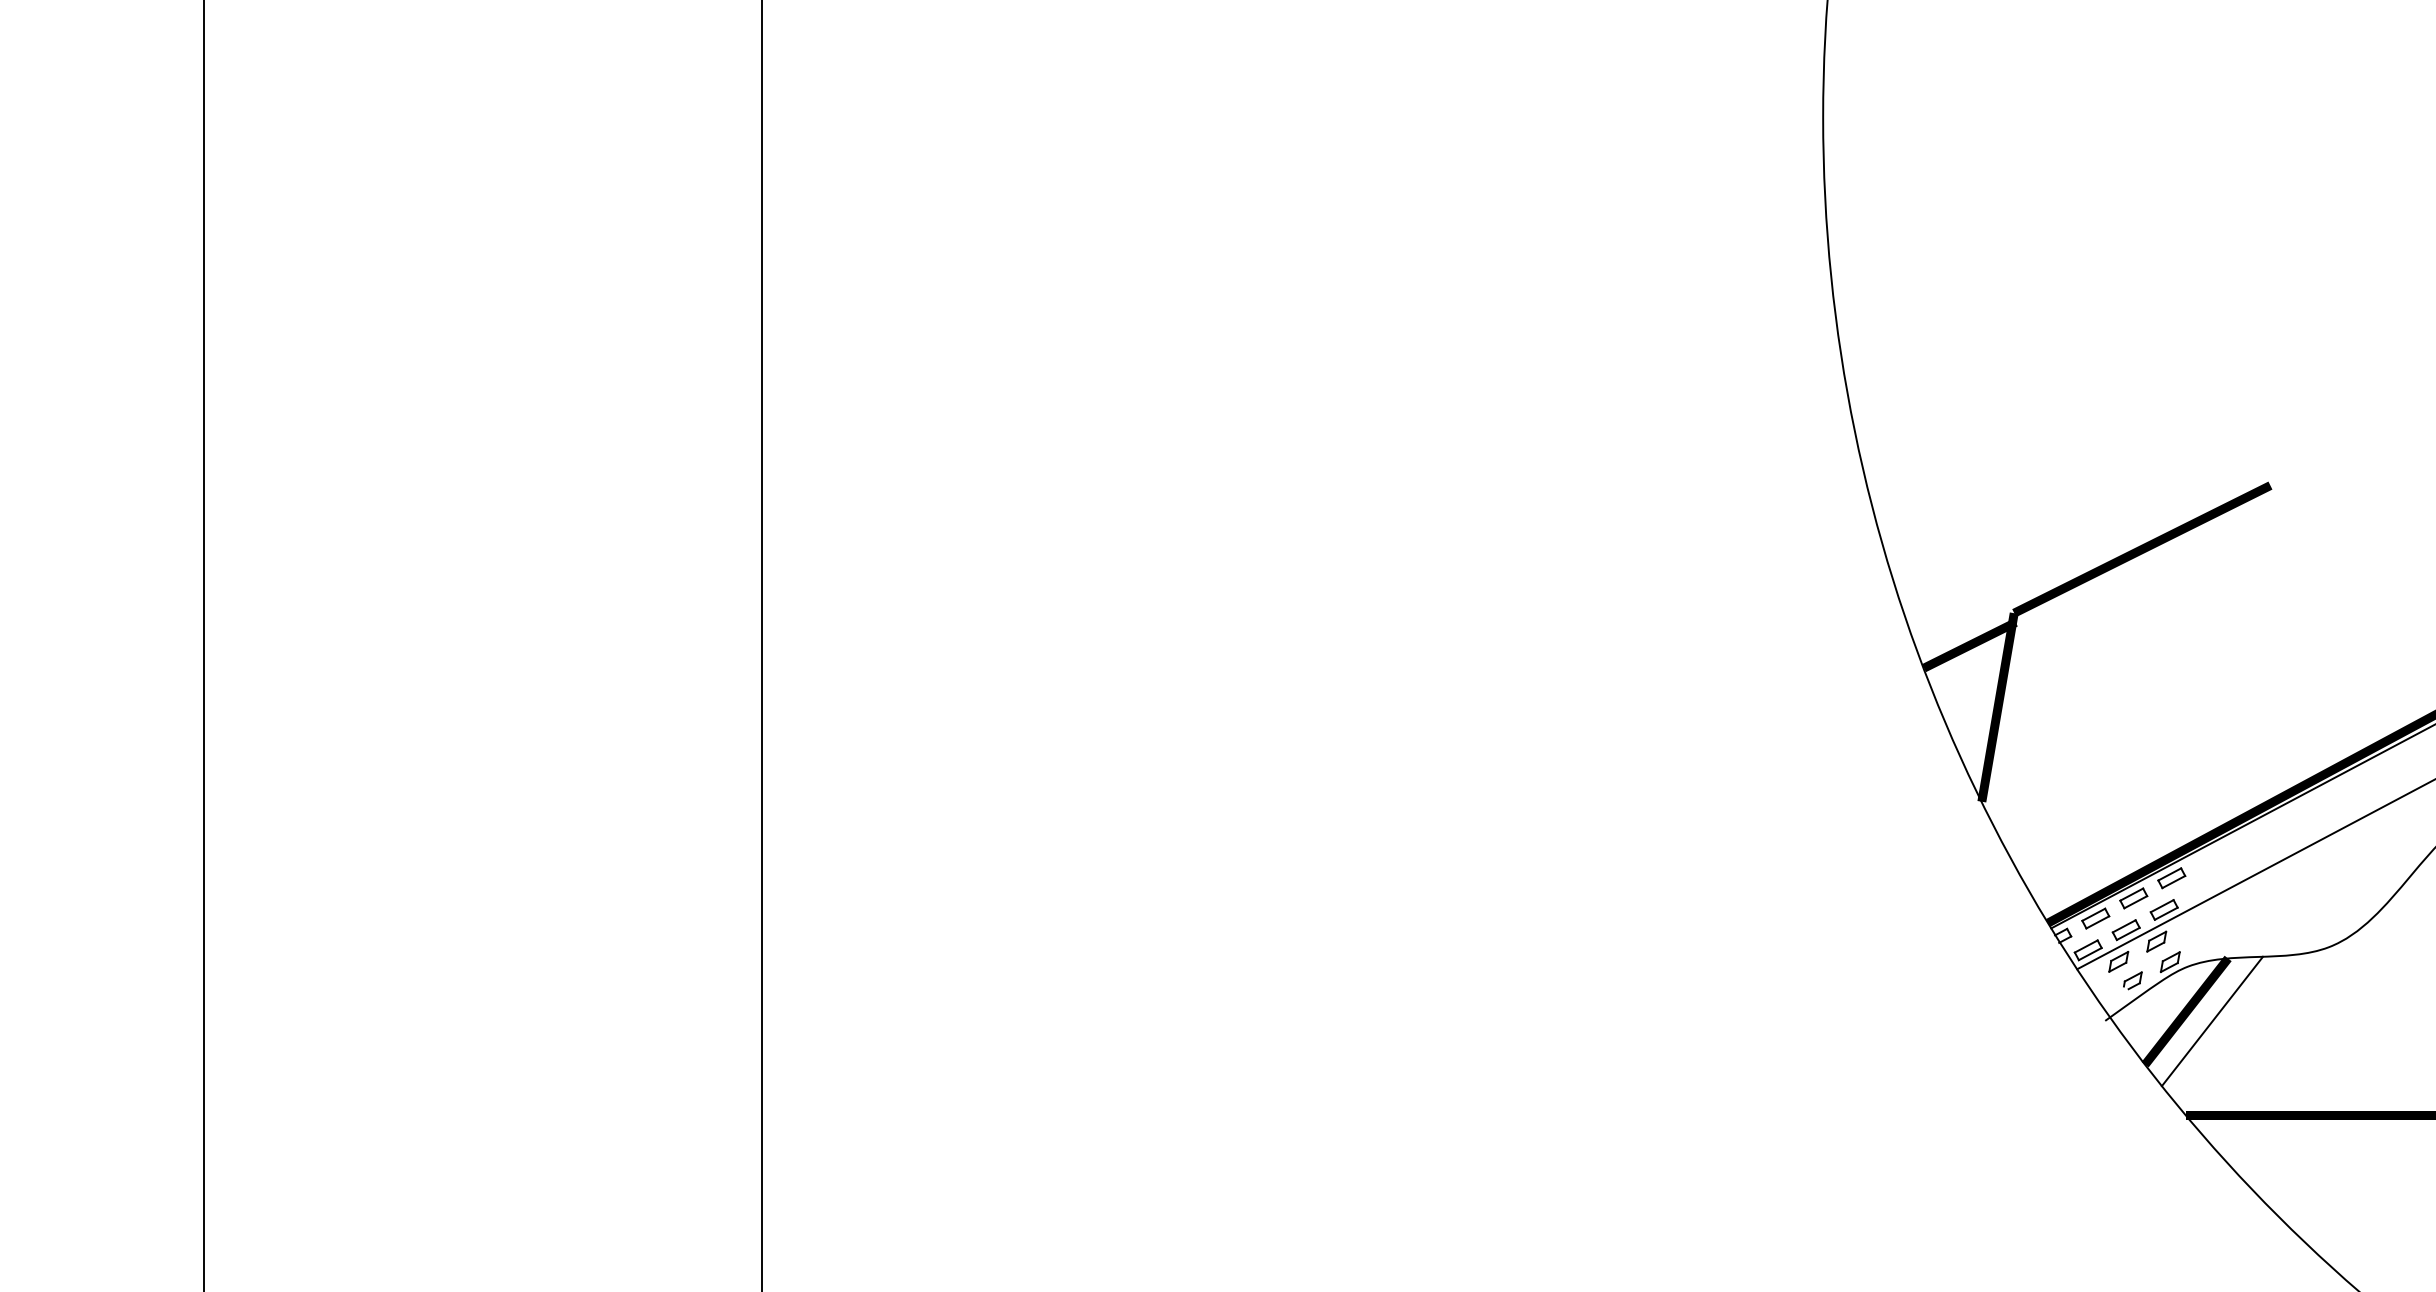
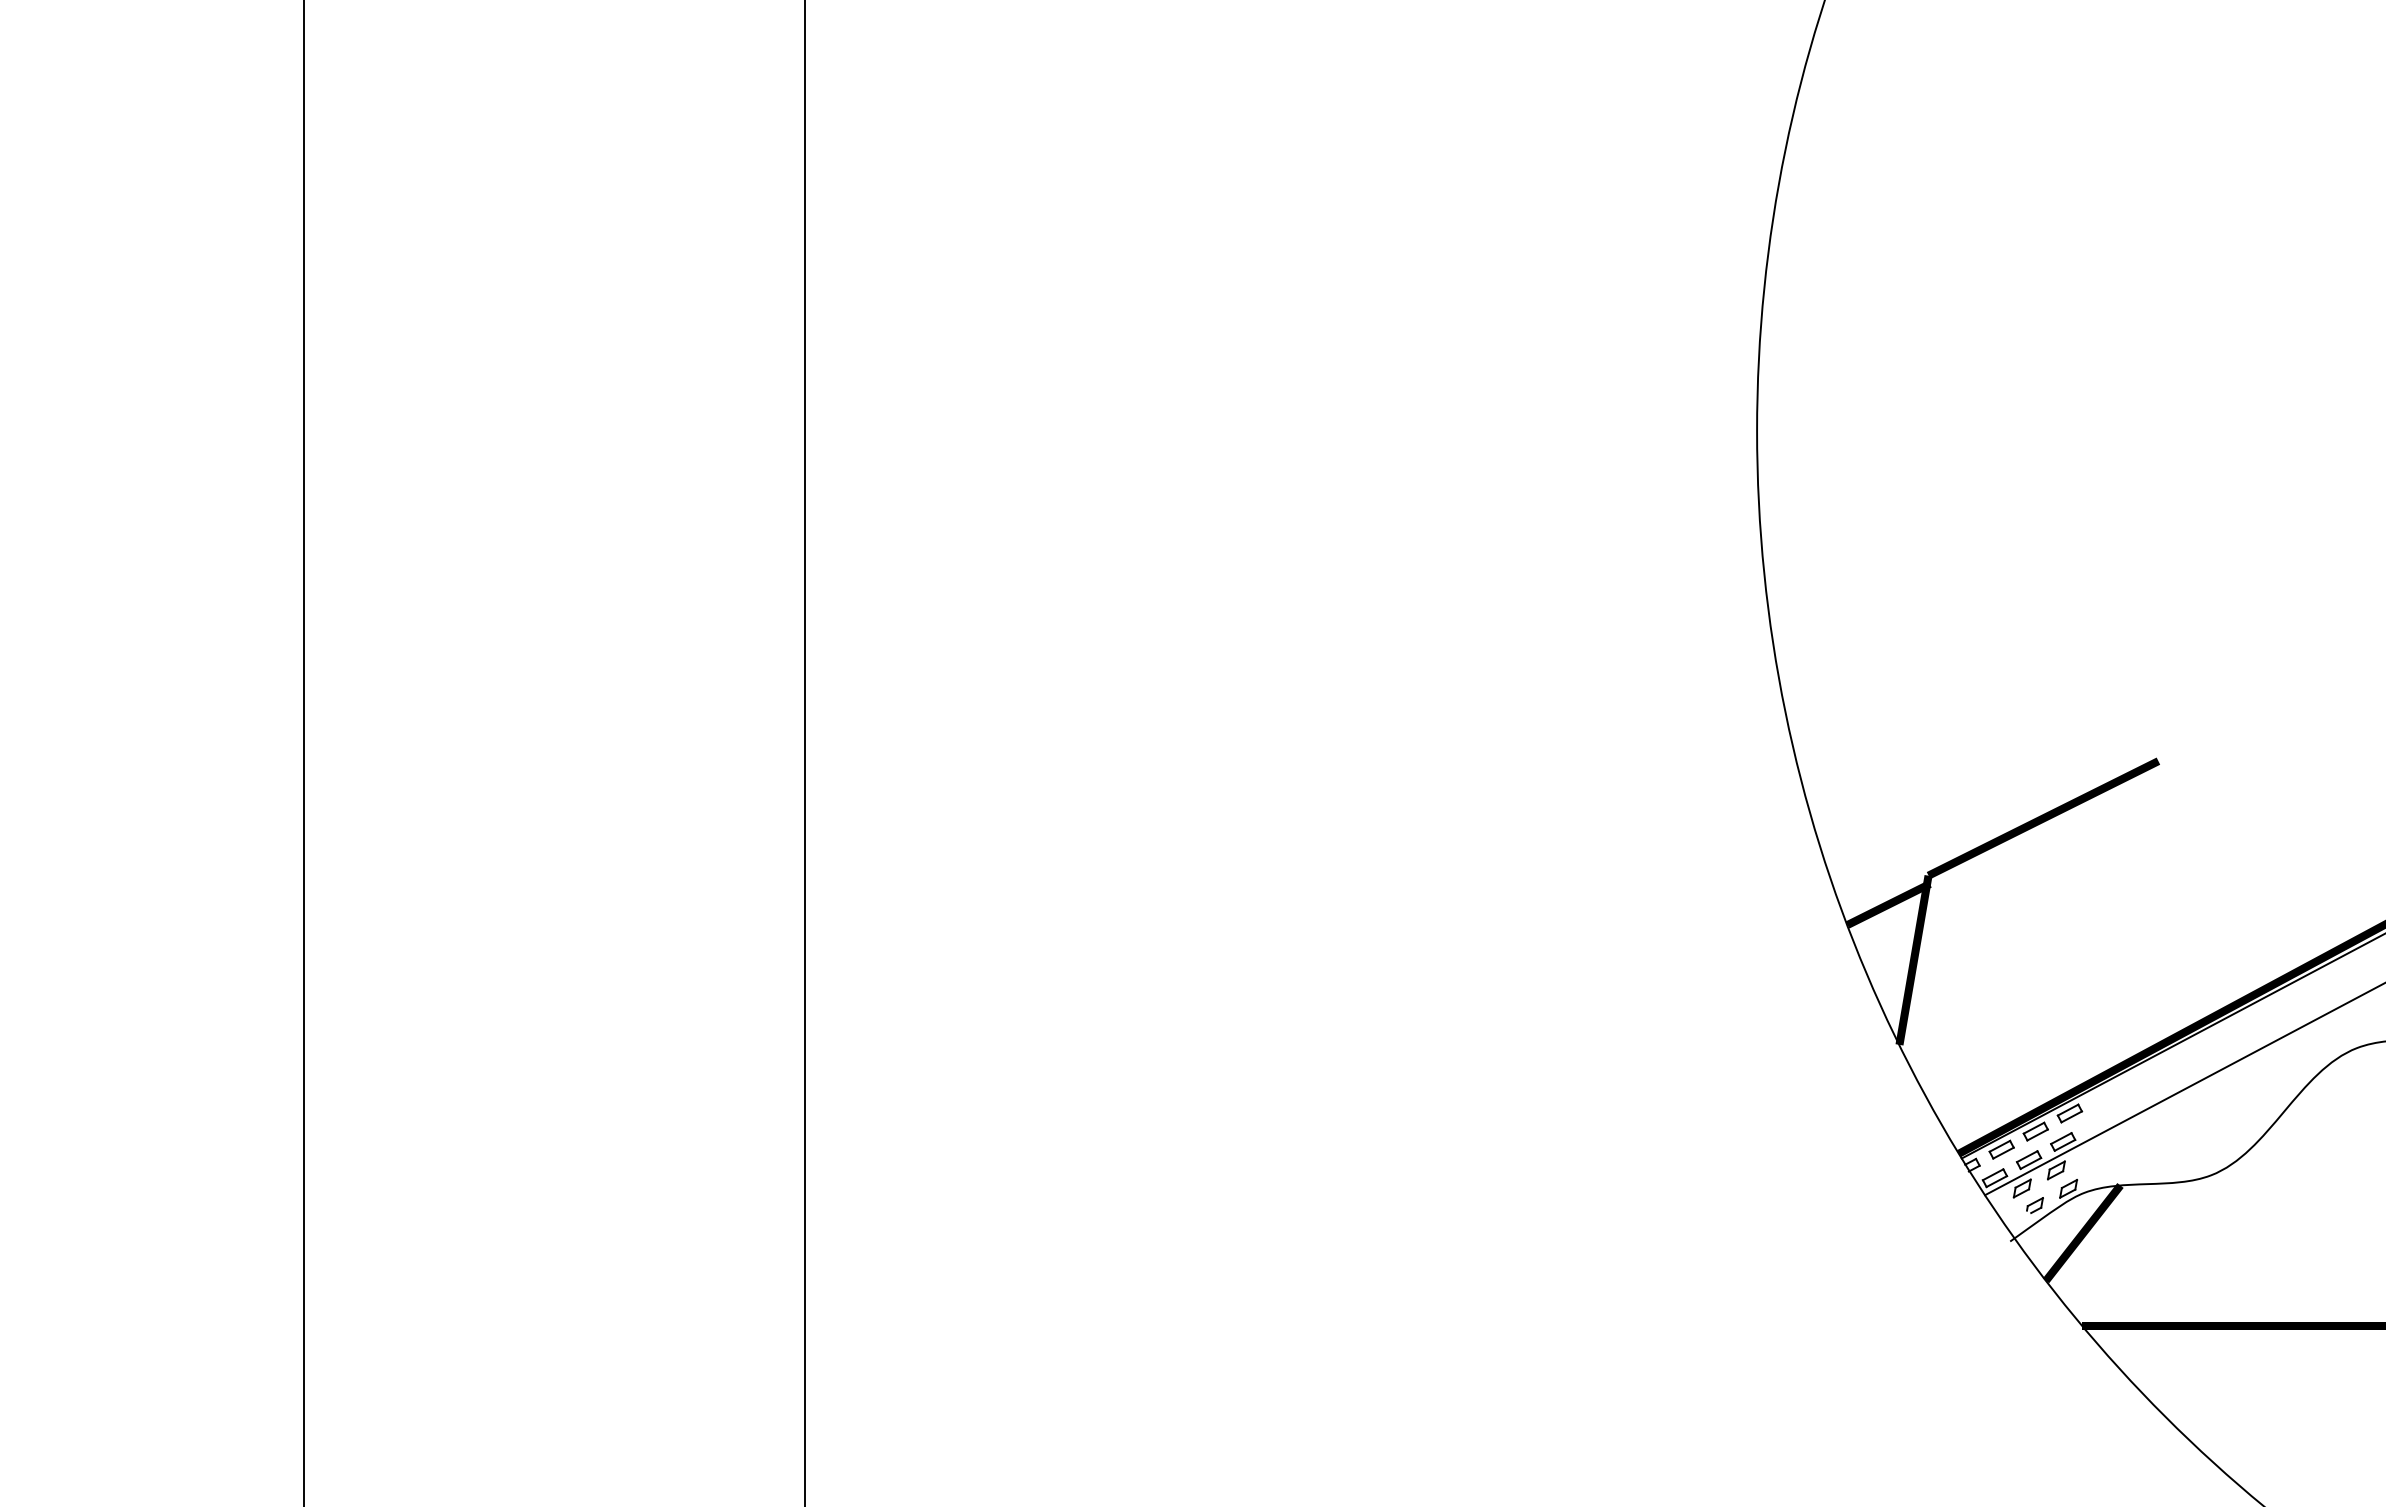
line: (2212, 1020) -> (2106, 1241), removed

